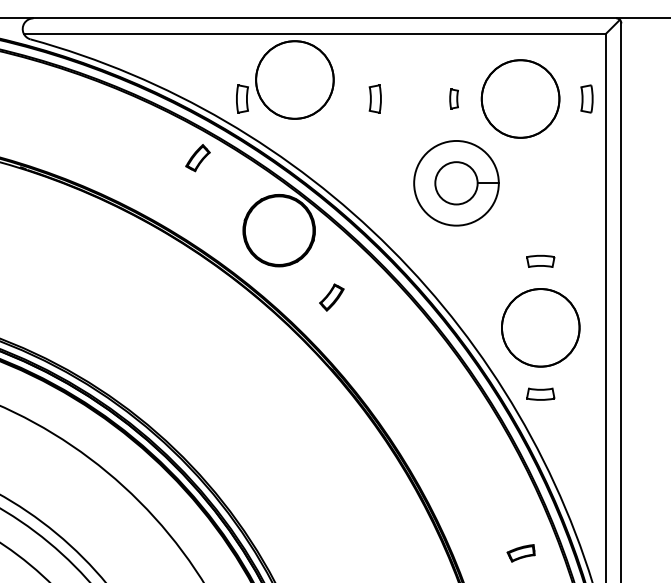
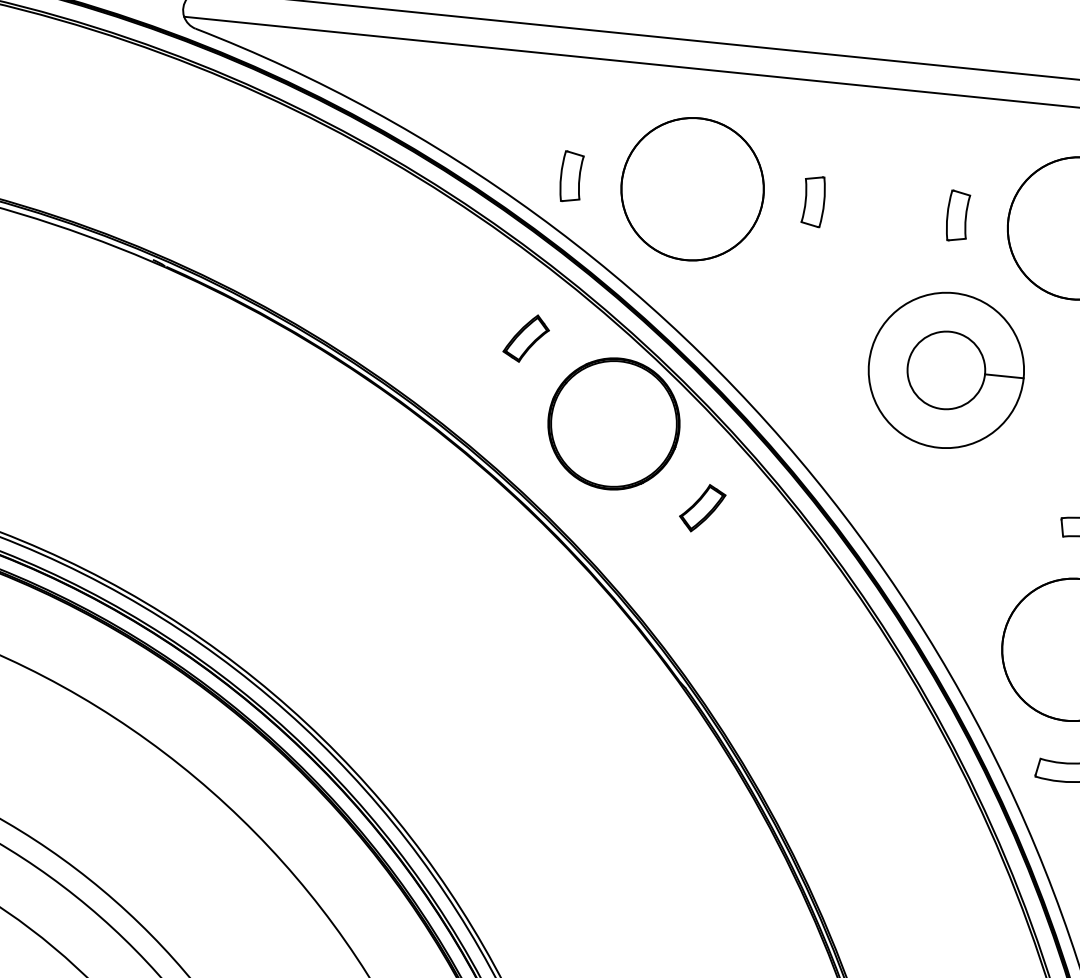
circle: (294, 79) -> (691, 188), moved
part: (453, 98) -> (956, 215), size x1.43
part: (197, 158) -> (525, 339), moved
part: (331, 297) -> (701, 508), moved

